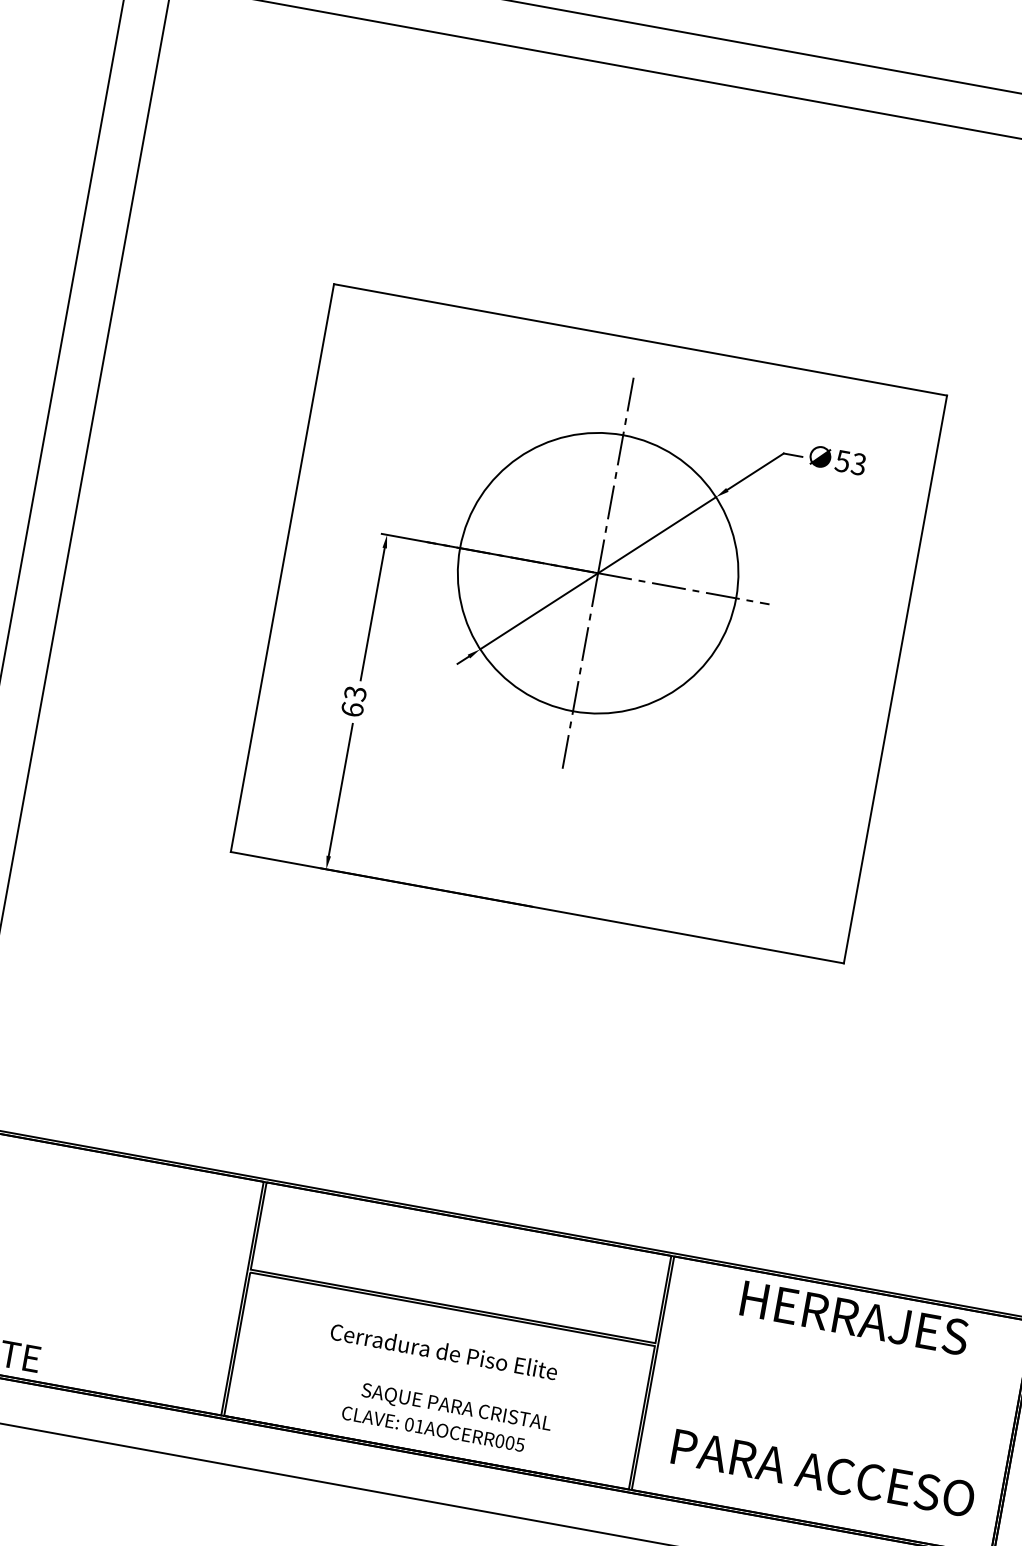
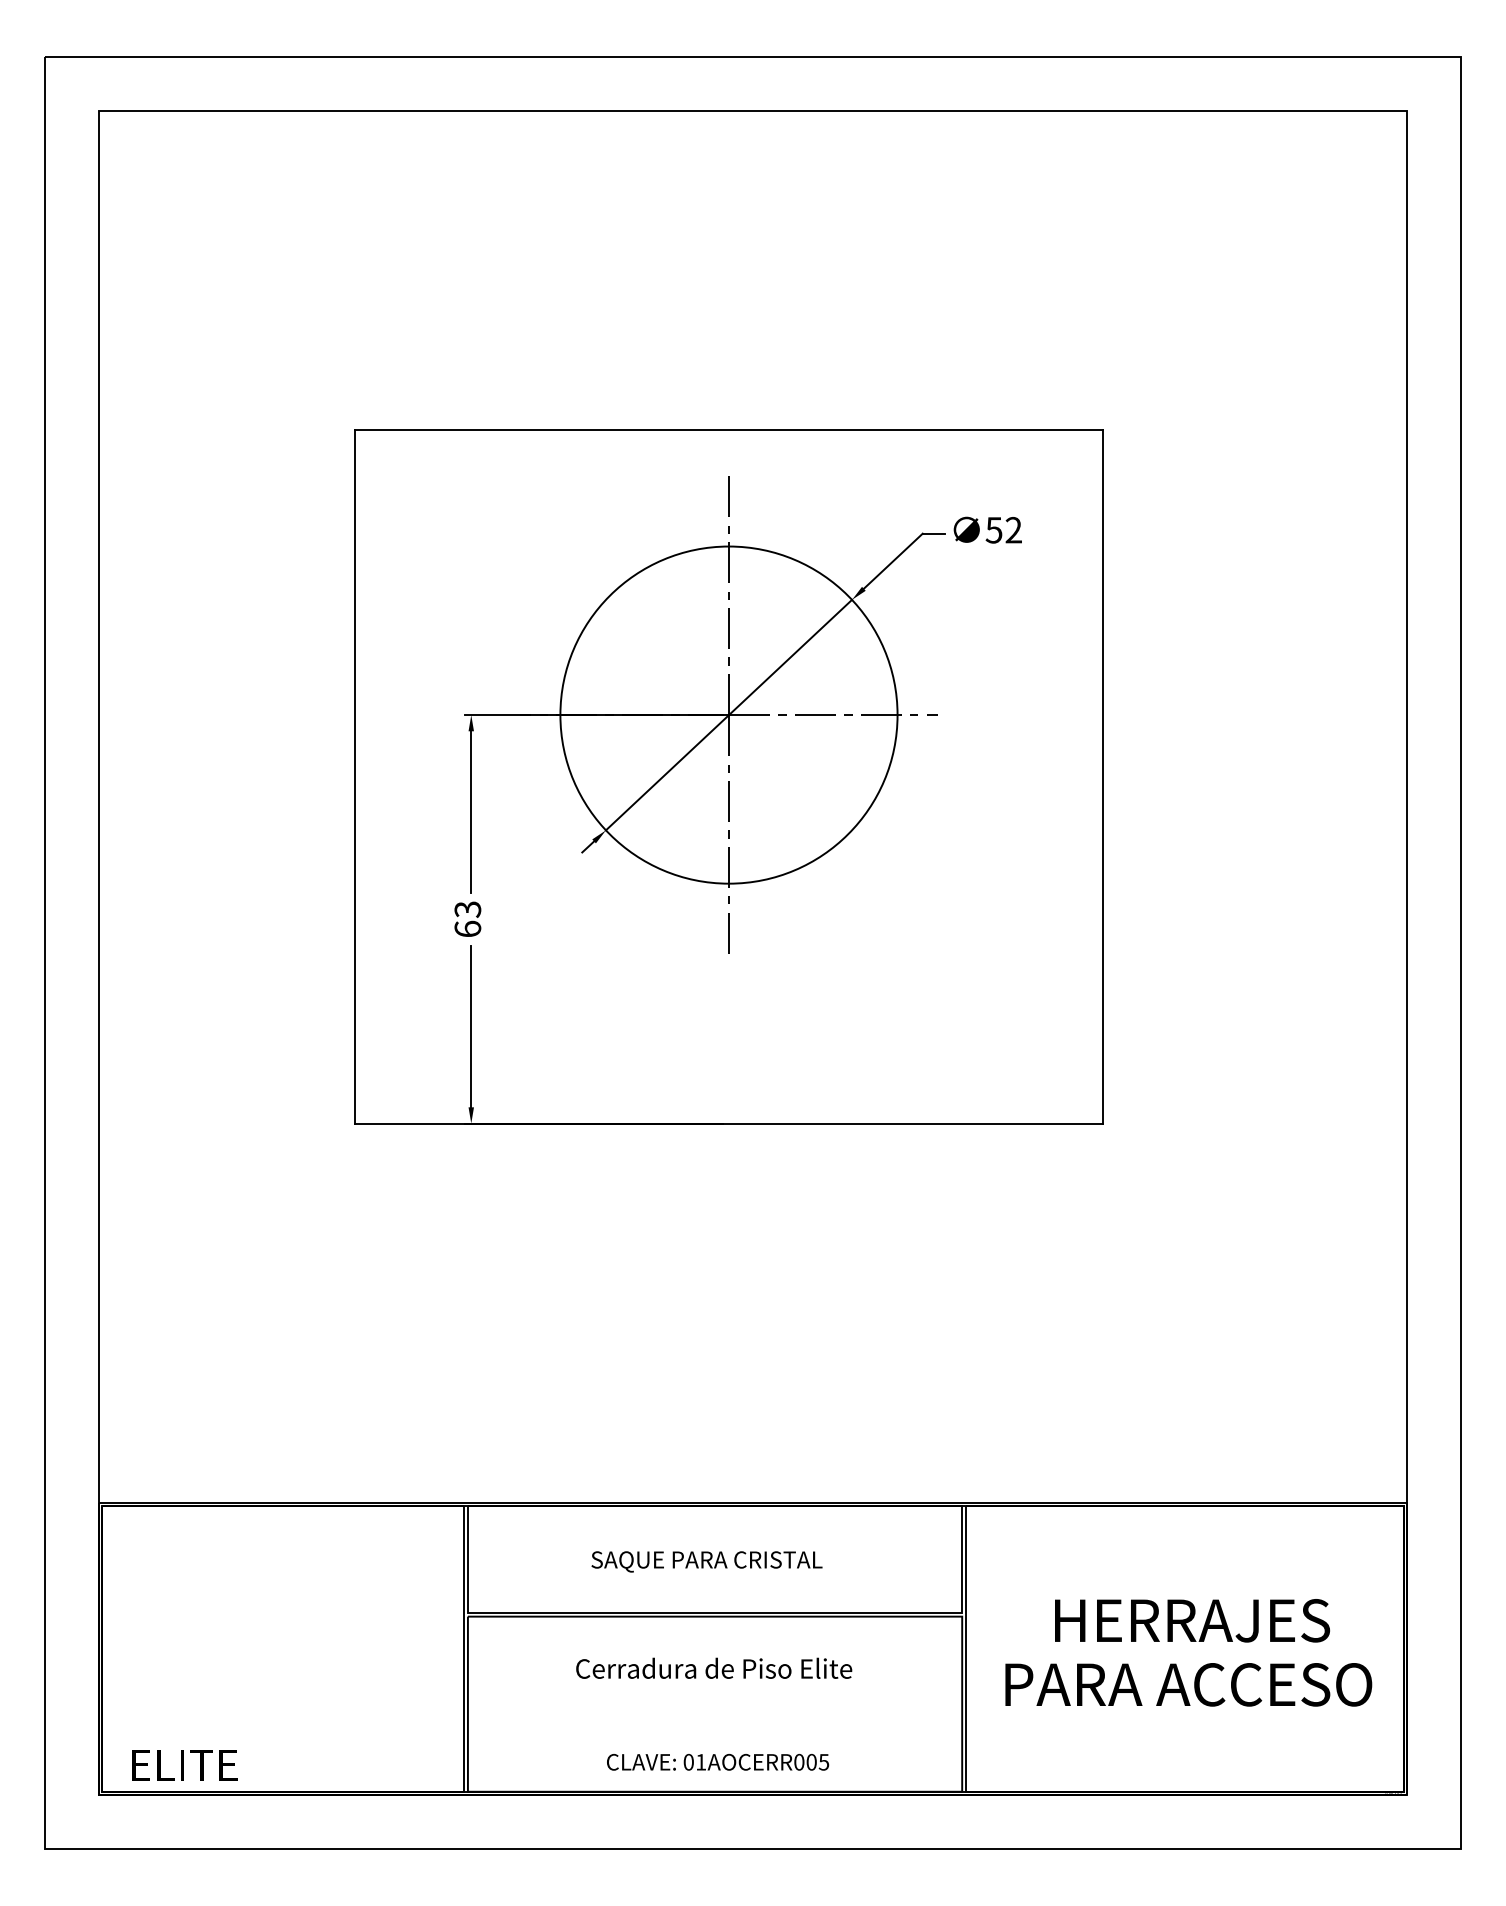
text: (858, 464) -> (1013, 530), 53 -> 52
text: (854, 1318) -> (1192, 1620), moved
text: (456, 1407) -> (706, 1561), moved
text: (823, 1473) -> (1188, 1684), moved

